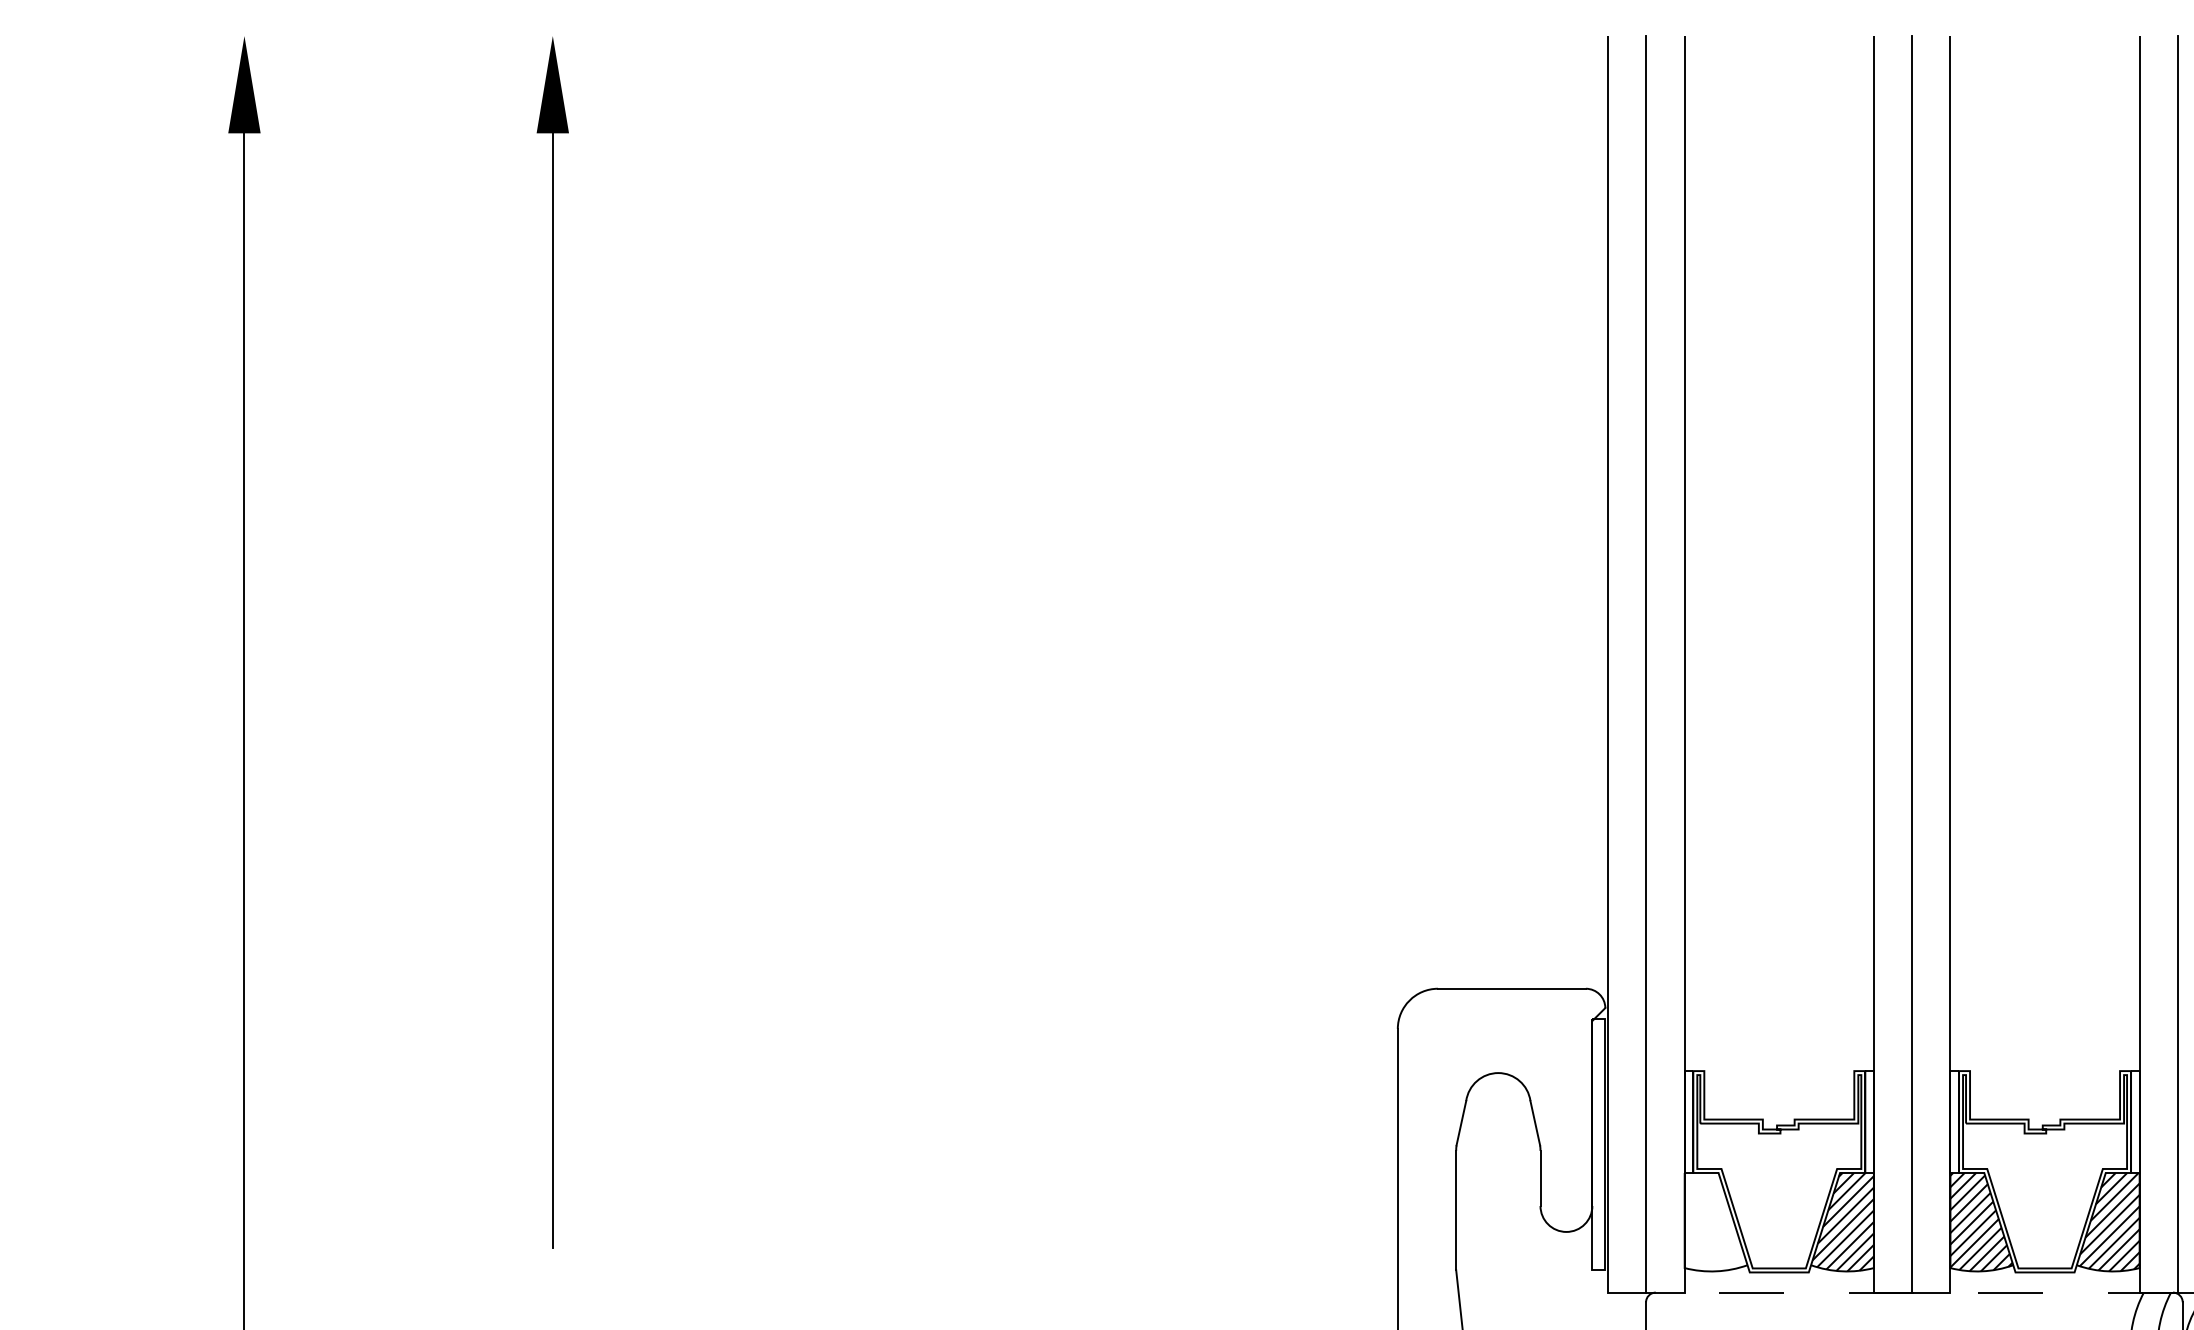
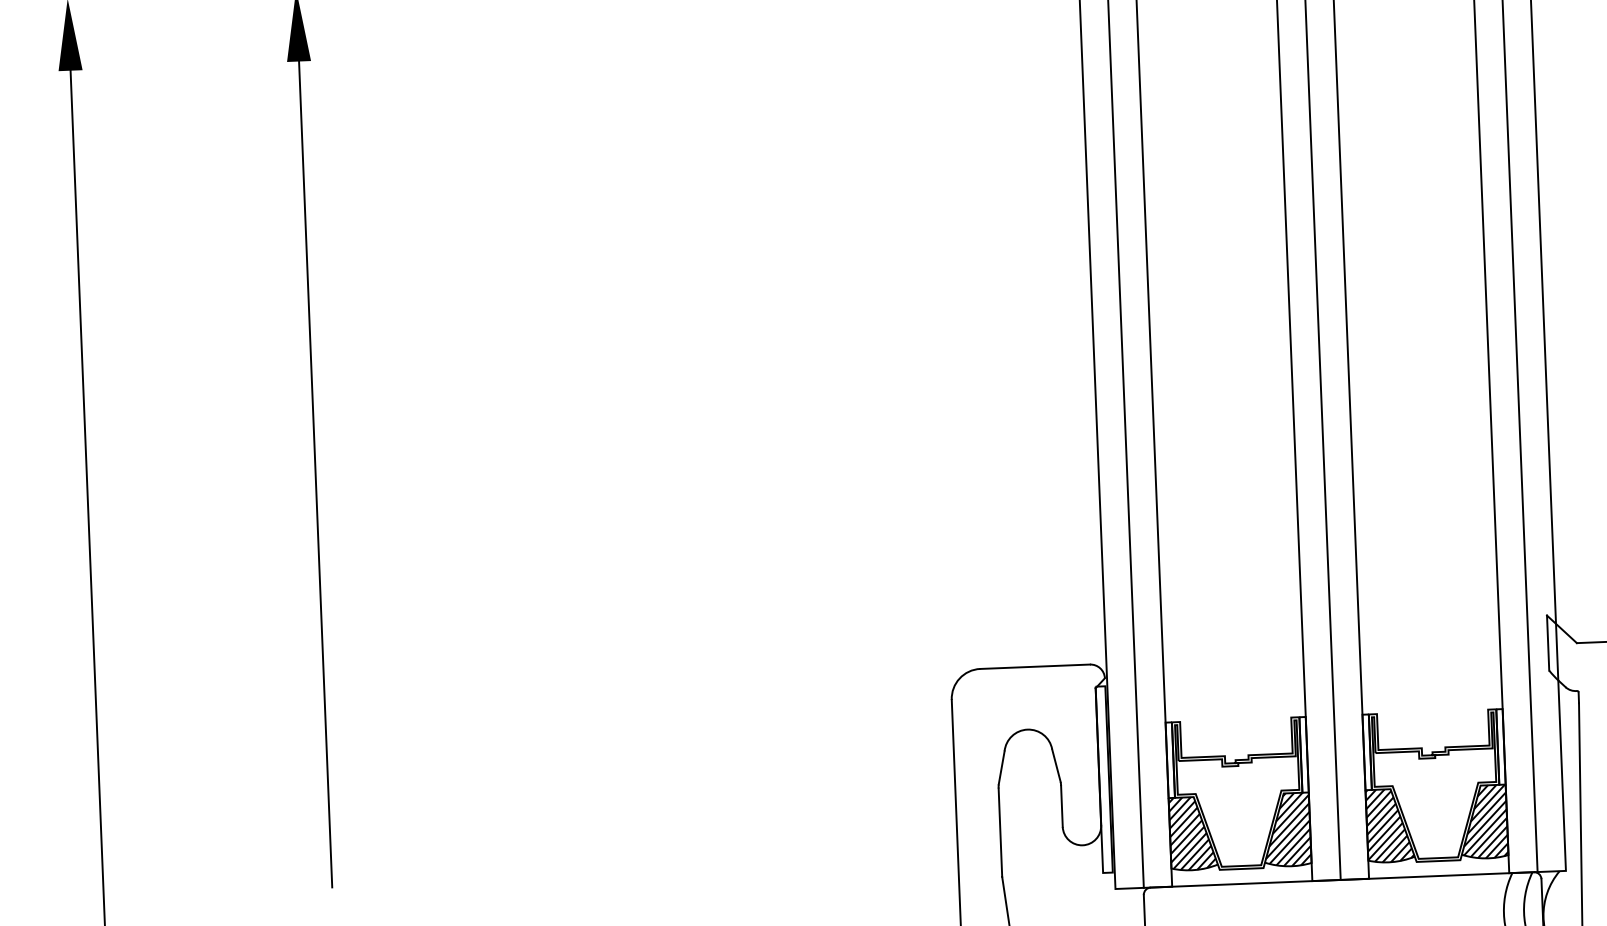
hatch: (1714, 1221) -> (1192, 833), added
line: (1914, 1292) -> (1342, 879), dashed -> solid

